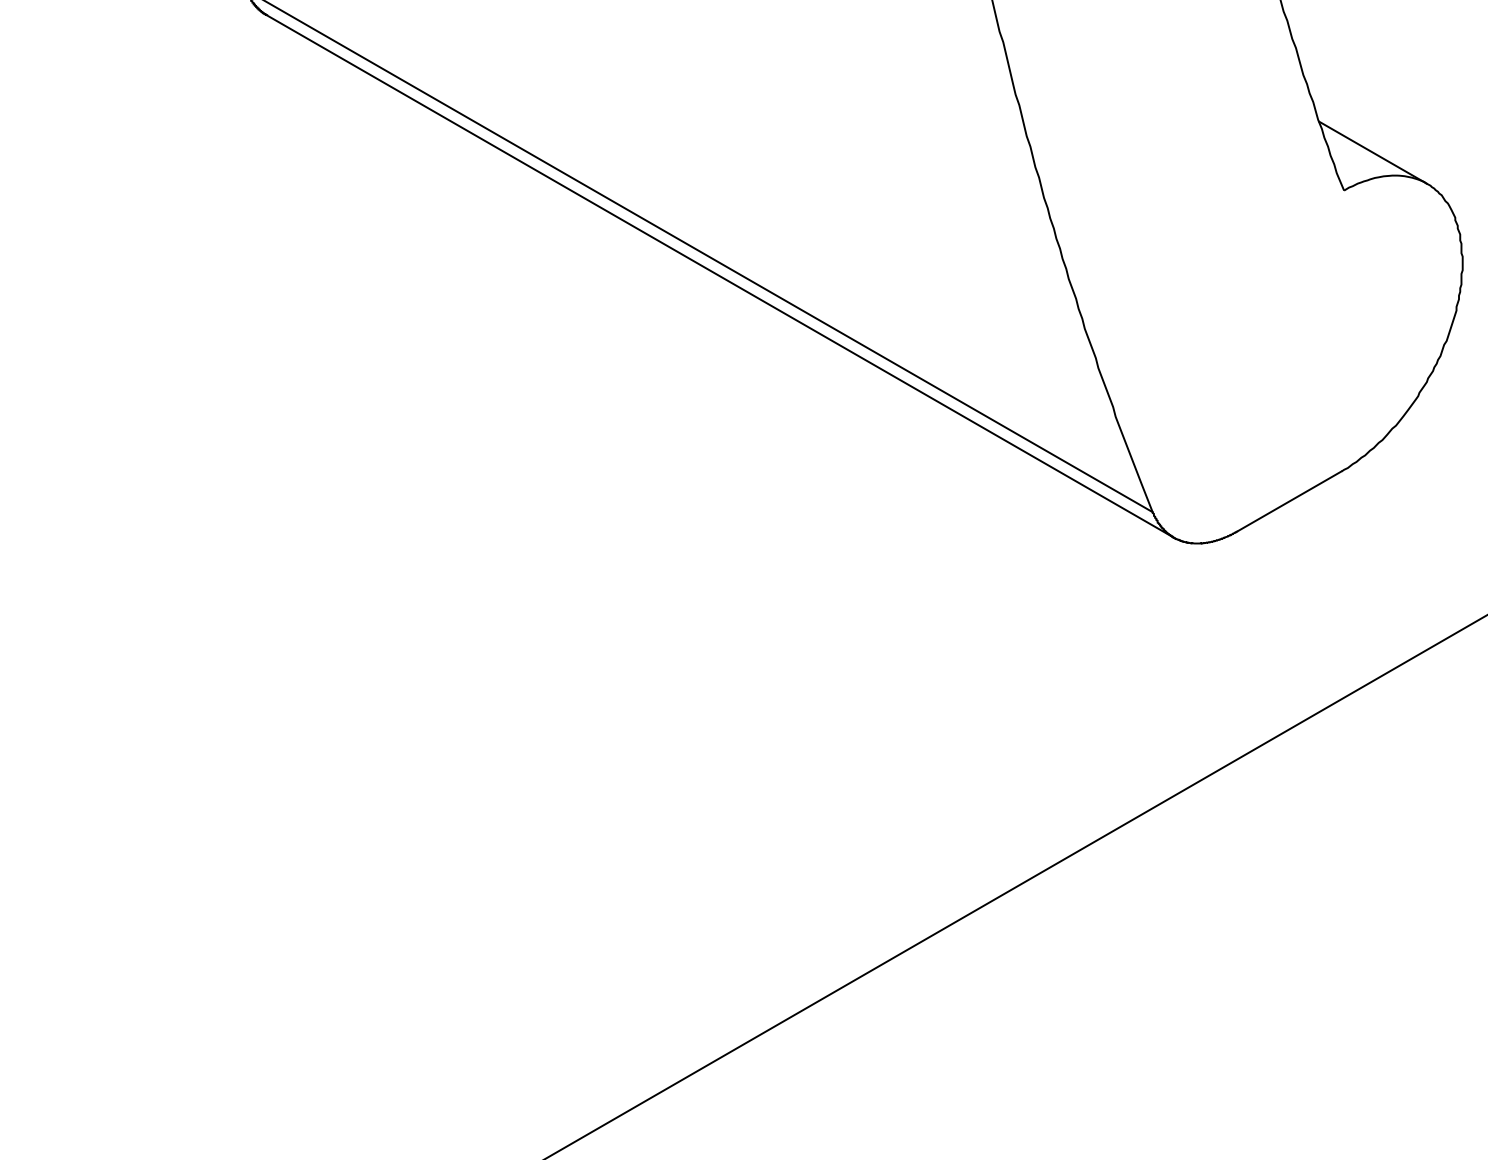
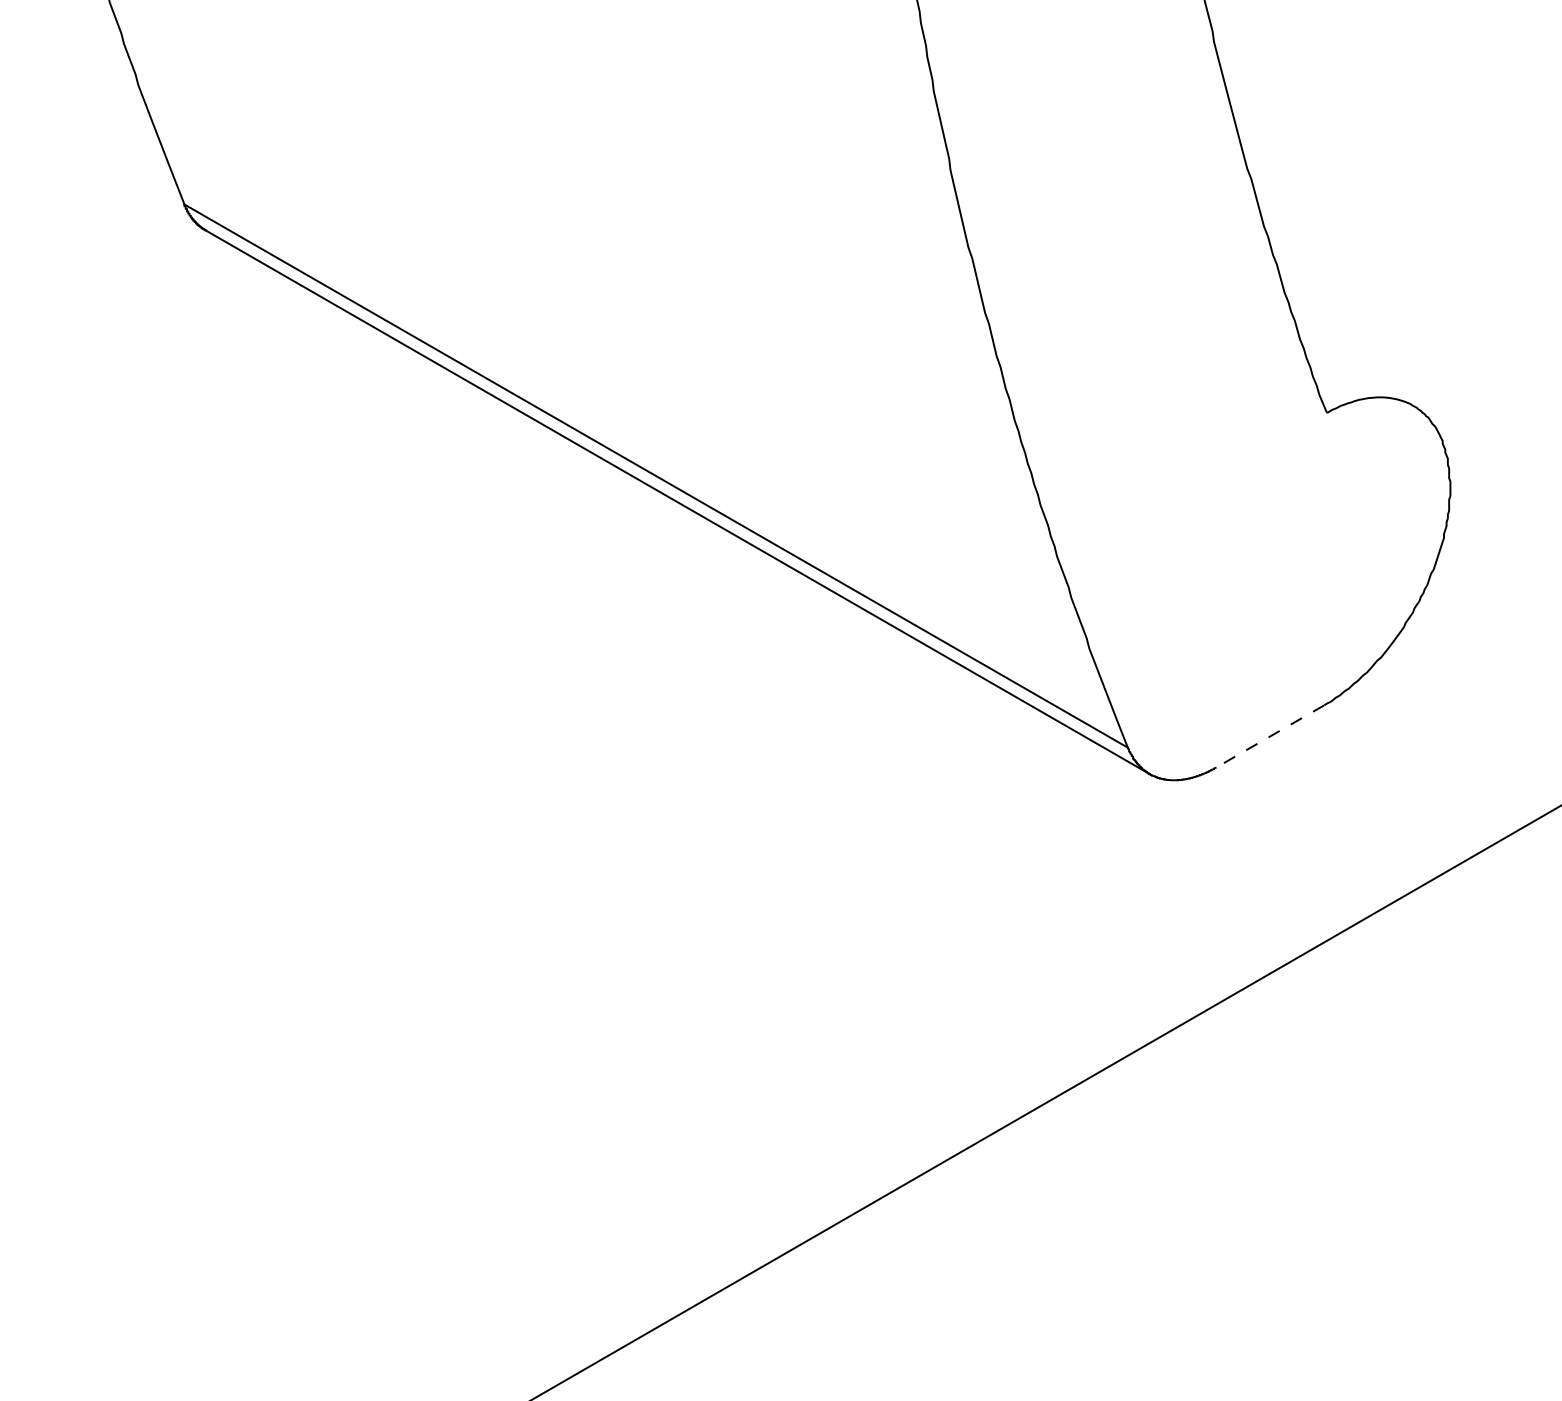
line: (1373, 152) -> (1357, 373), removed
line: (1288, 501) -> (1269, 736), solid -> dashed

